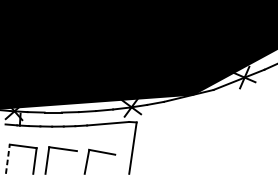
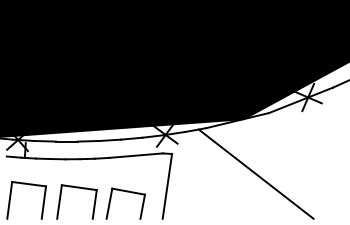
line: (202, 137) -> (255, 173), added
line: (7, 159) -> (9, 200), dashed -> solid
line: (75, 162) -> (94, 204), added
line: (113, 164) -> (142, 206), added

